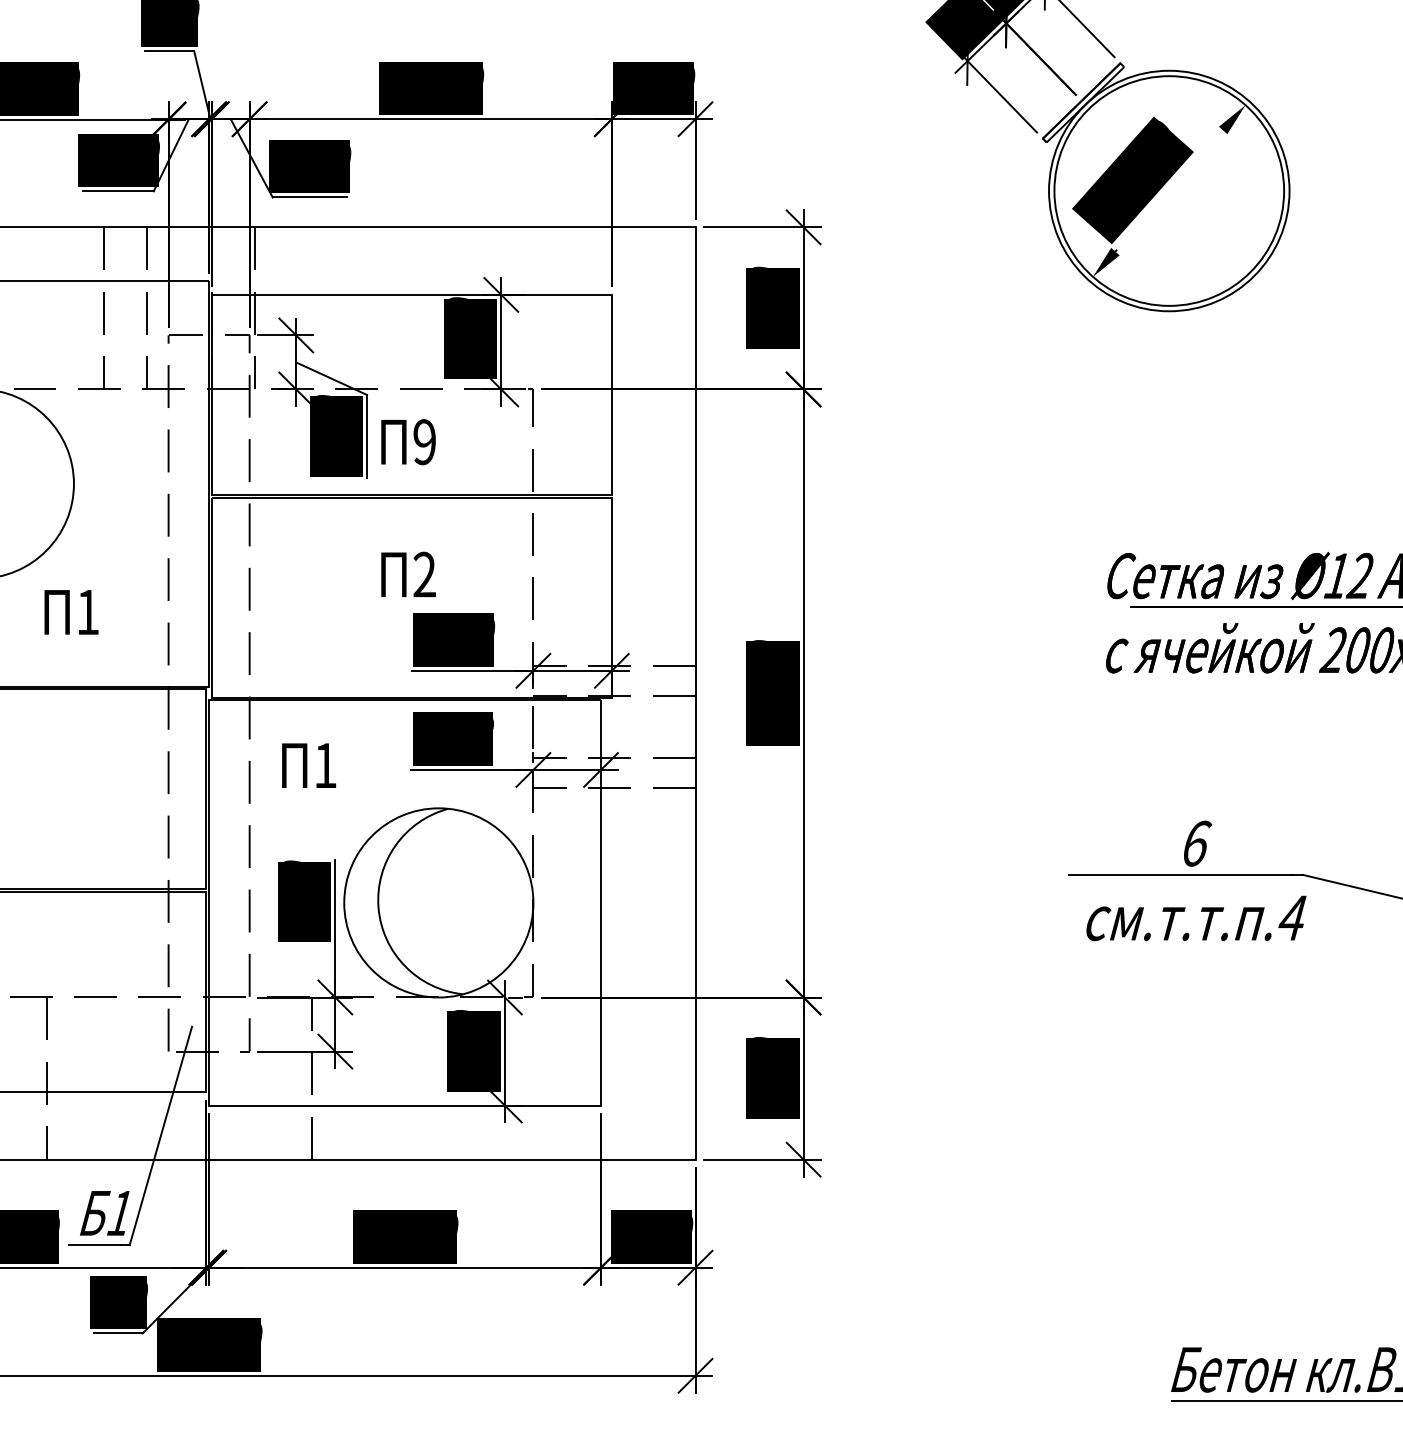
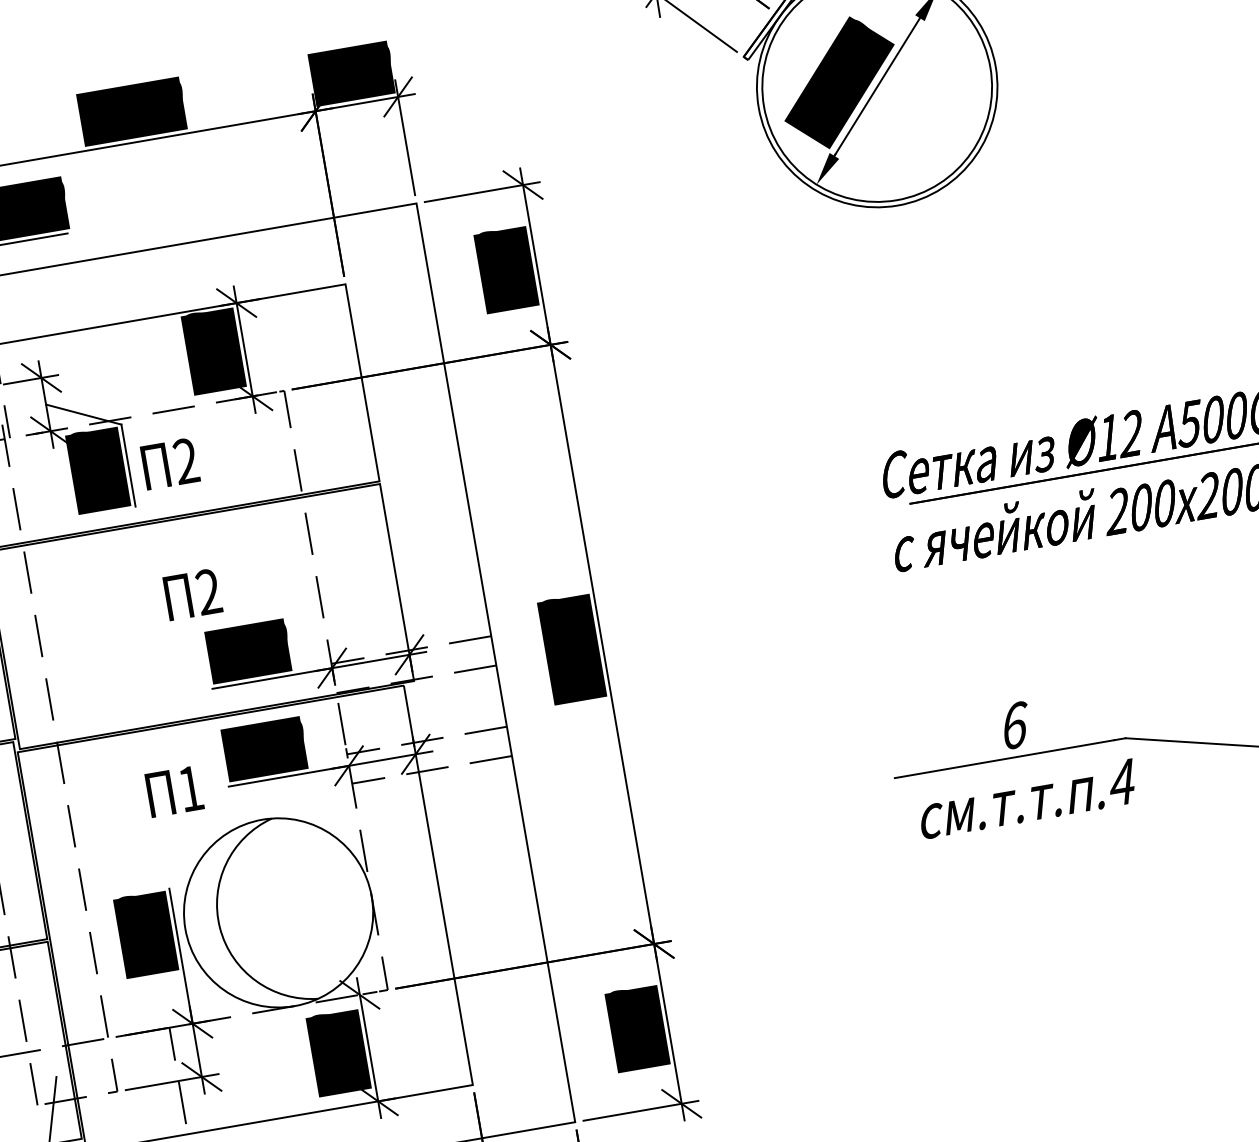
line: (1169, 190) -> (877, 86), added
text: (424, 442) -> (186, 461), 9 -> 2
text: (493, 727) -> (302, 730), 262 -> 250
text: (308, 765) -> (174, 791), moved

